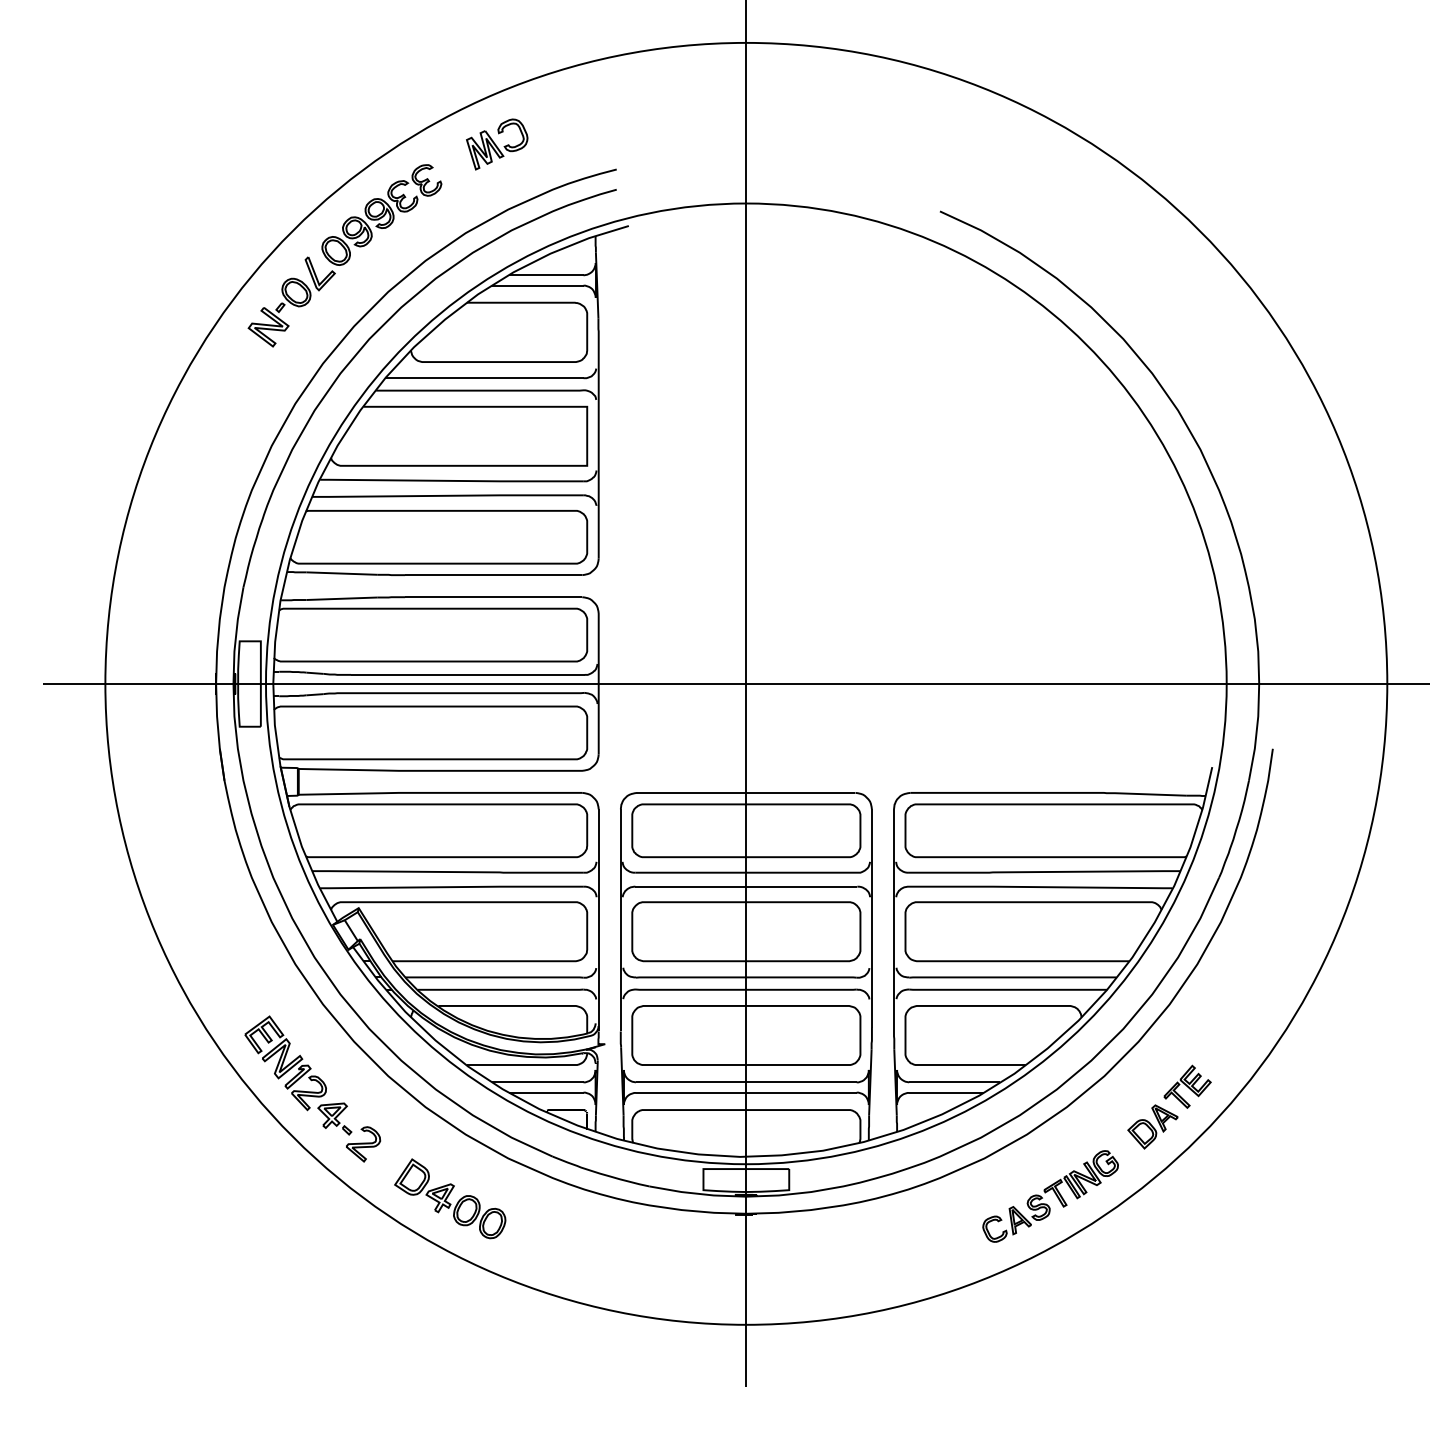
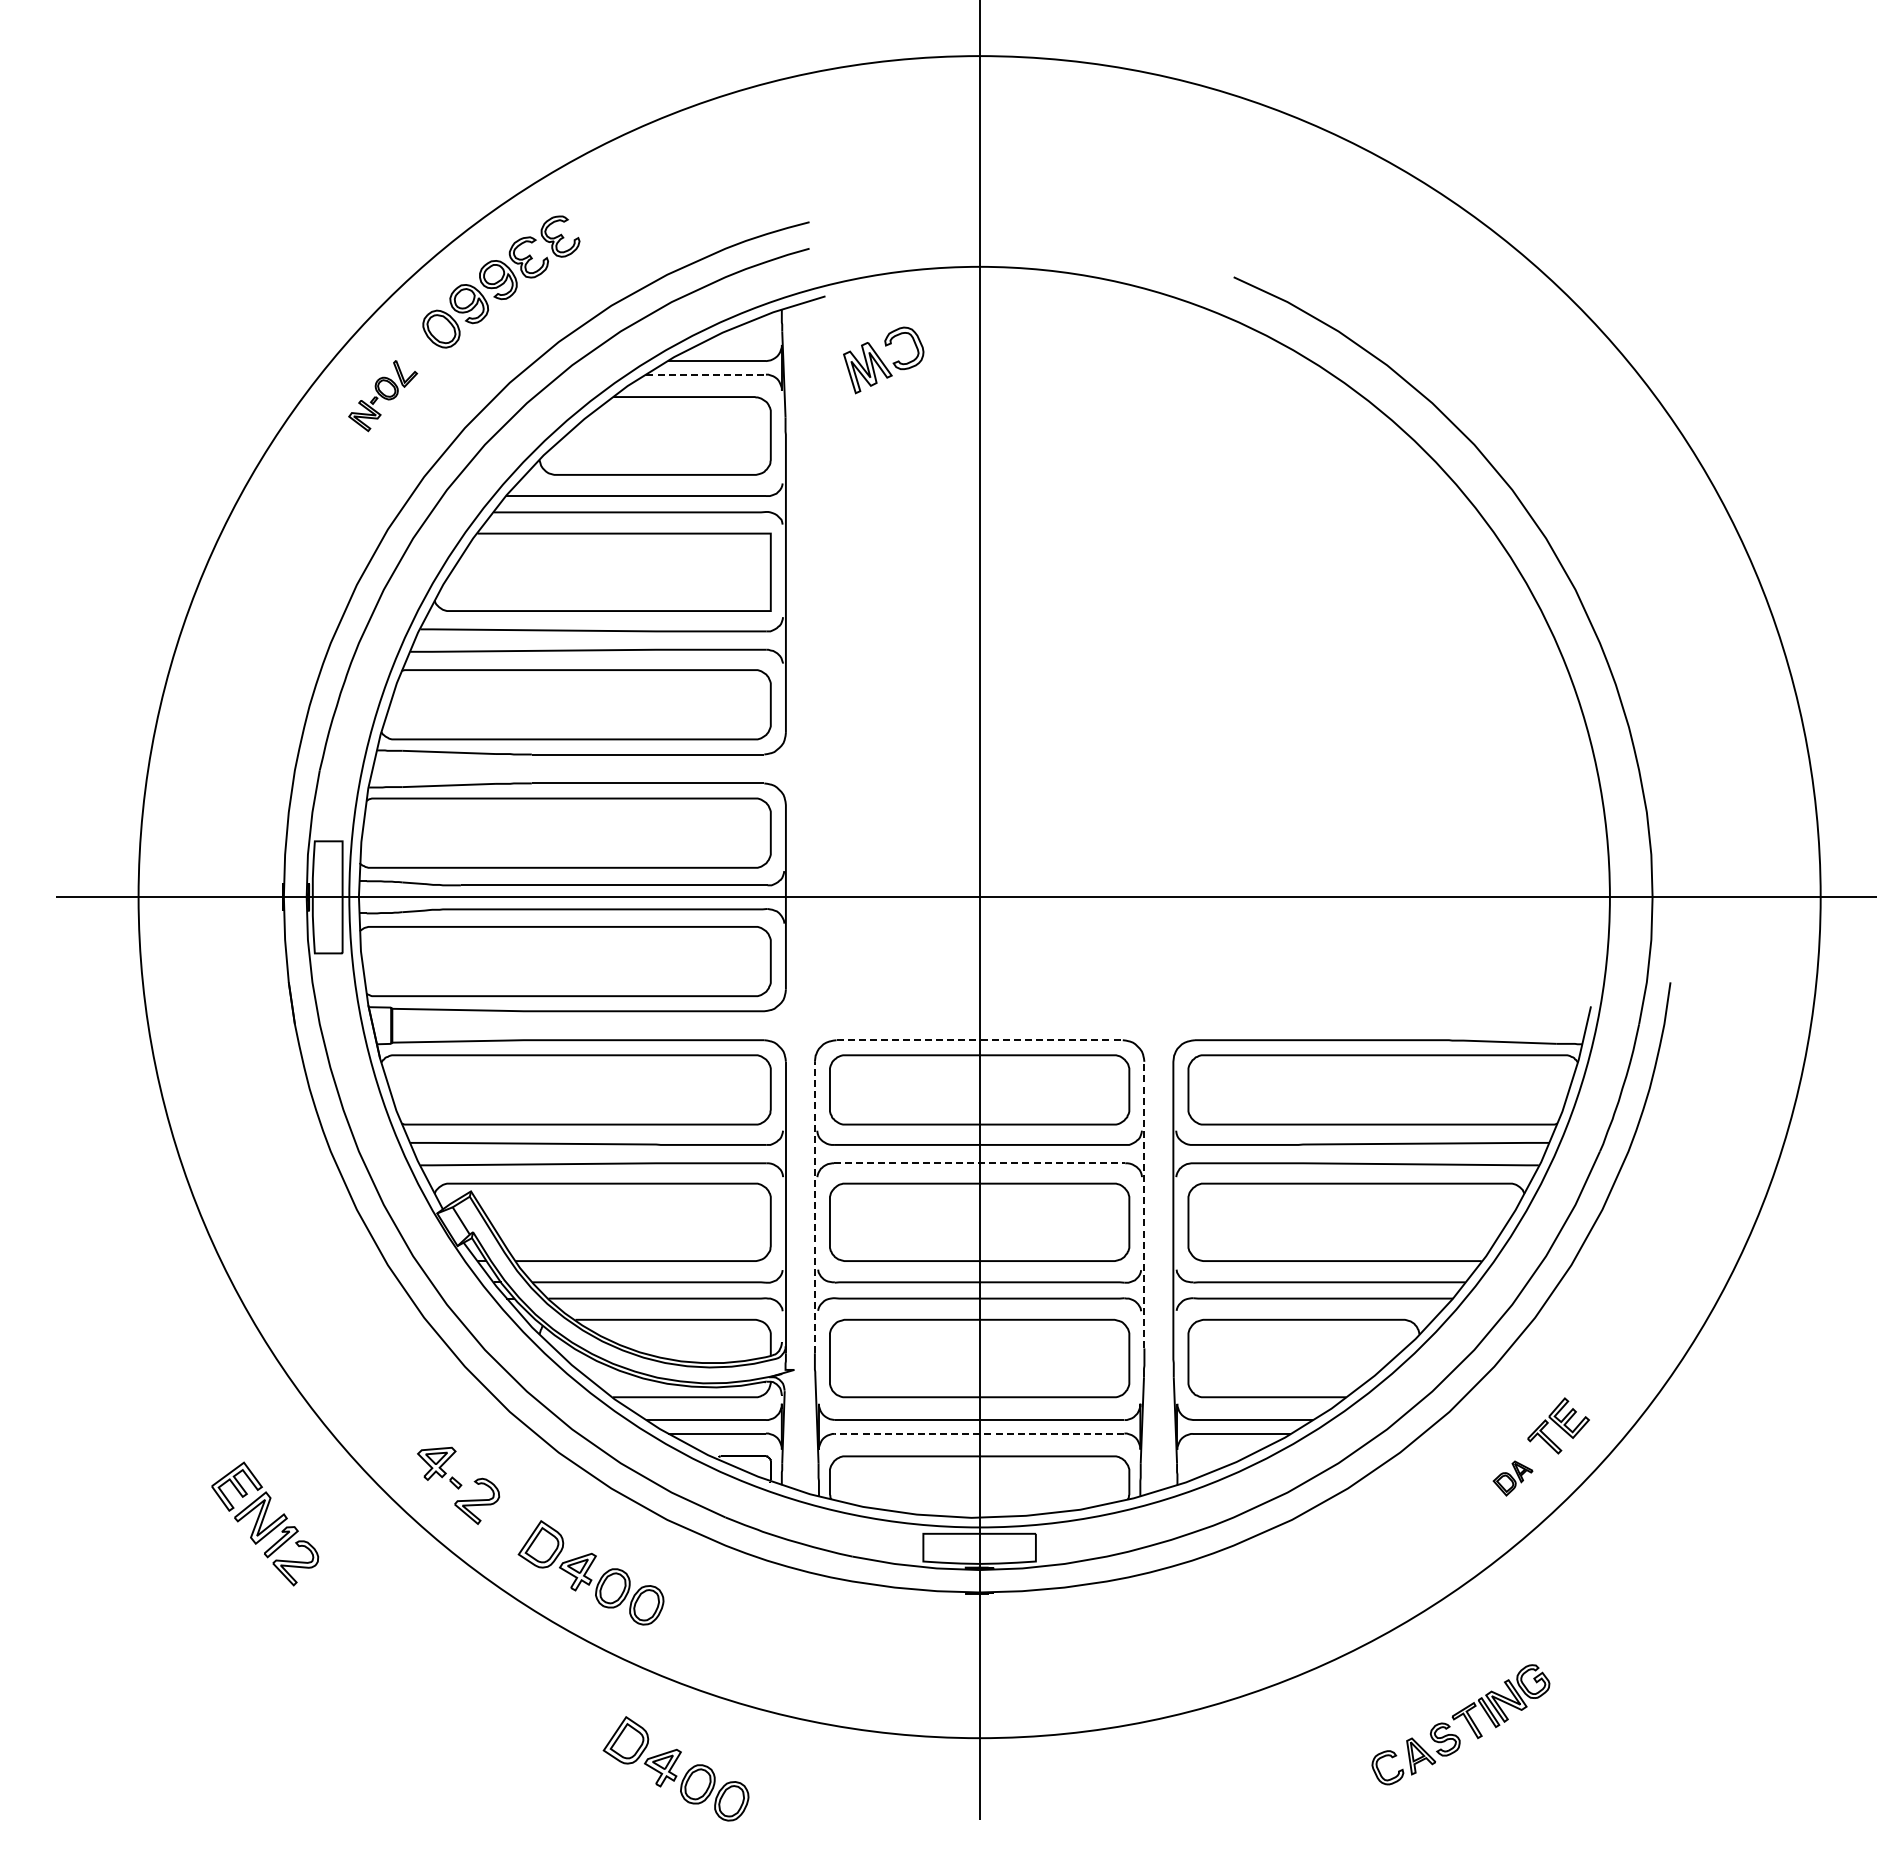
part: (497, 144) -> (883, 360), moved
line: (538, 285) -> (706, 374), solid -> dashed
part: (291, 301) -> (382, 395), size x0.6
line: (747, 793) -> (980, 1040), solid -> dashed
line: (746, 886) -> (979, 1163), solid -> dashed
line: (871, 918) -> (1144, 1204), solid -> dashed
line: (620, 920) -> (814, 1207), solid -> dashed
part: (285, 1062) -> (265, 1523), moved
line: (746, 1092) -> (979, 1433), solid -> dashed
part: (1152, 1126) -> (1512, 1478), size x0.6
part: (1048, 1191) -> (1457, 1718), moved
part: (514, 1347) -> (675, 1768), added

